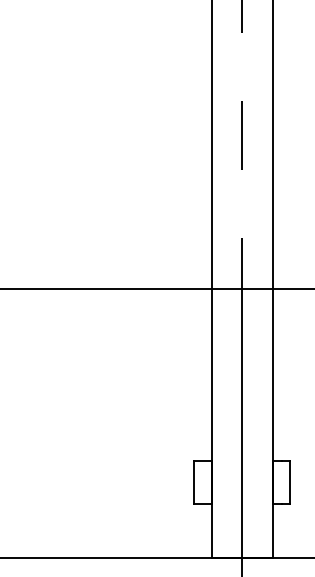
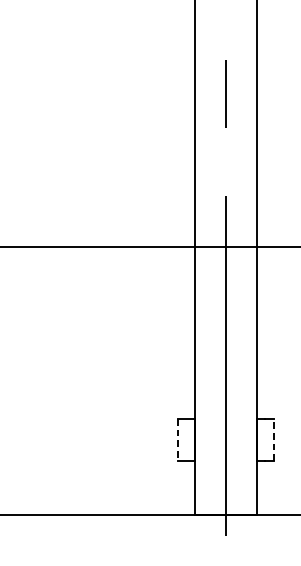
line: (194, 482) -> (178, 439), solid -> dashed
line: (290, 482) -> (273, 439), solid -> dashed

